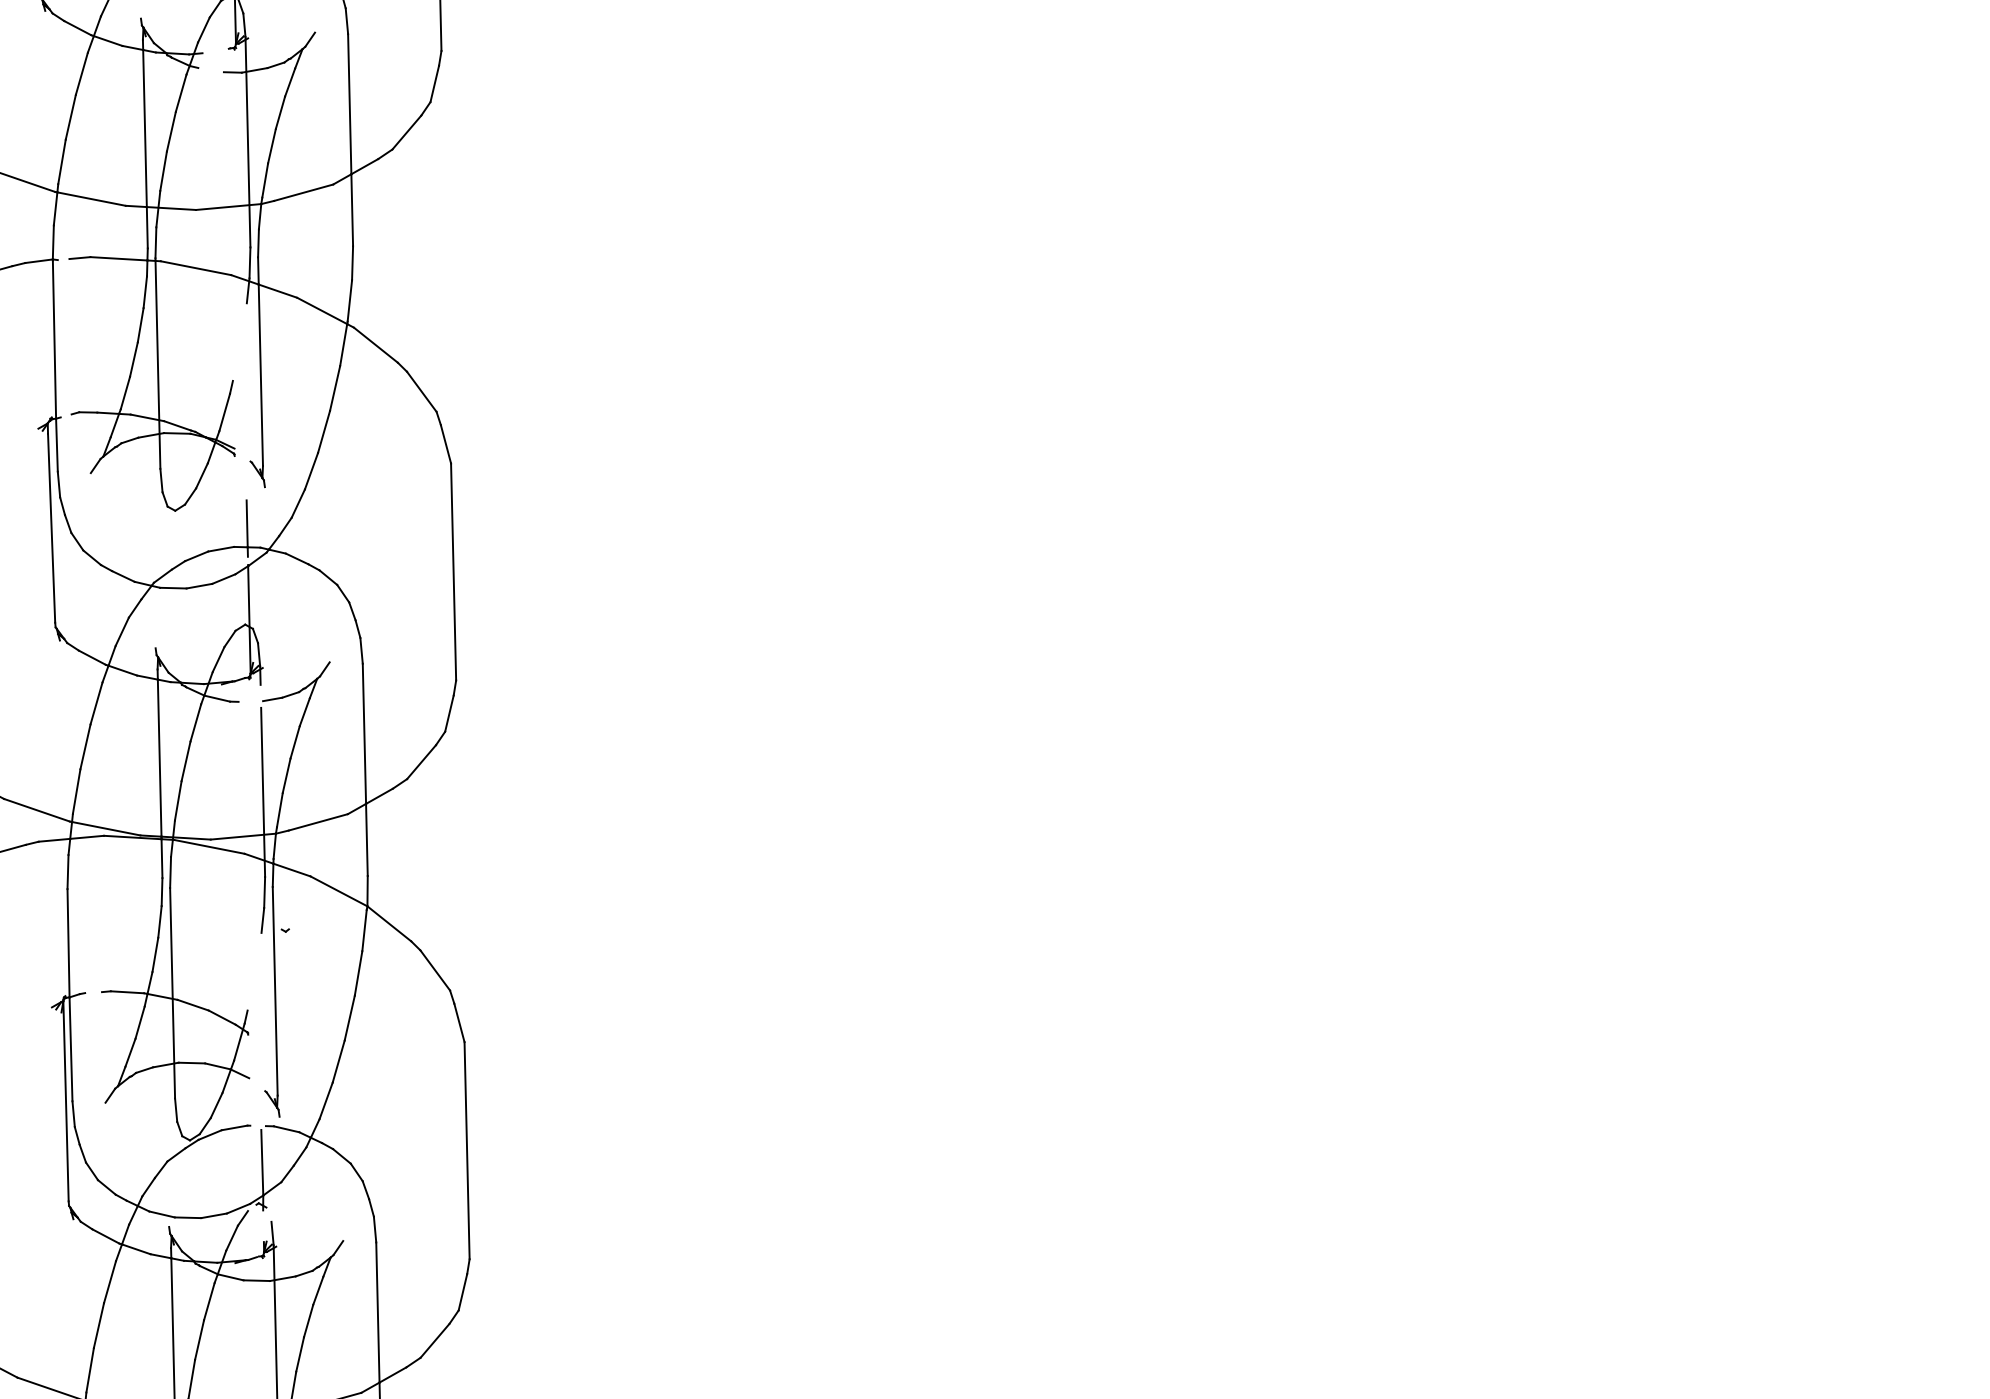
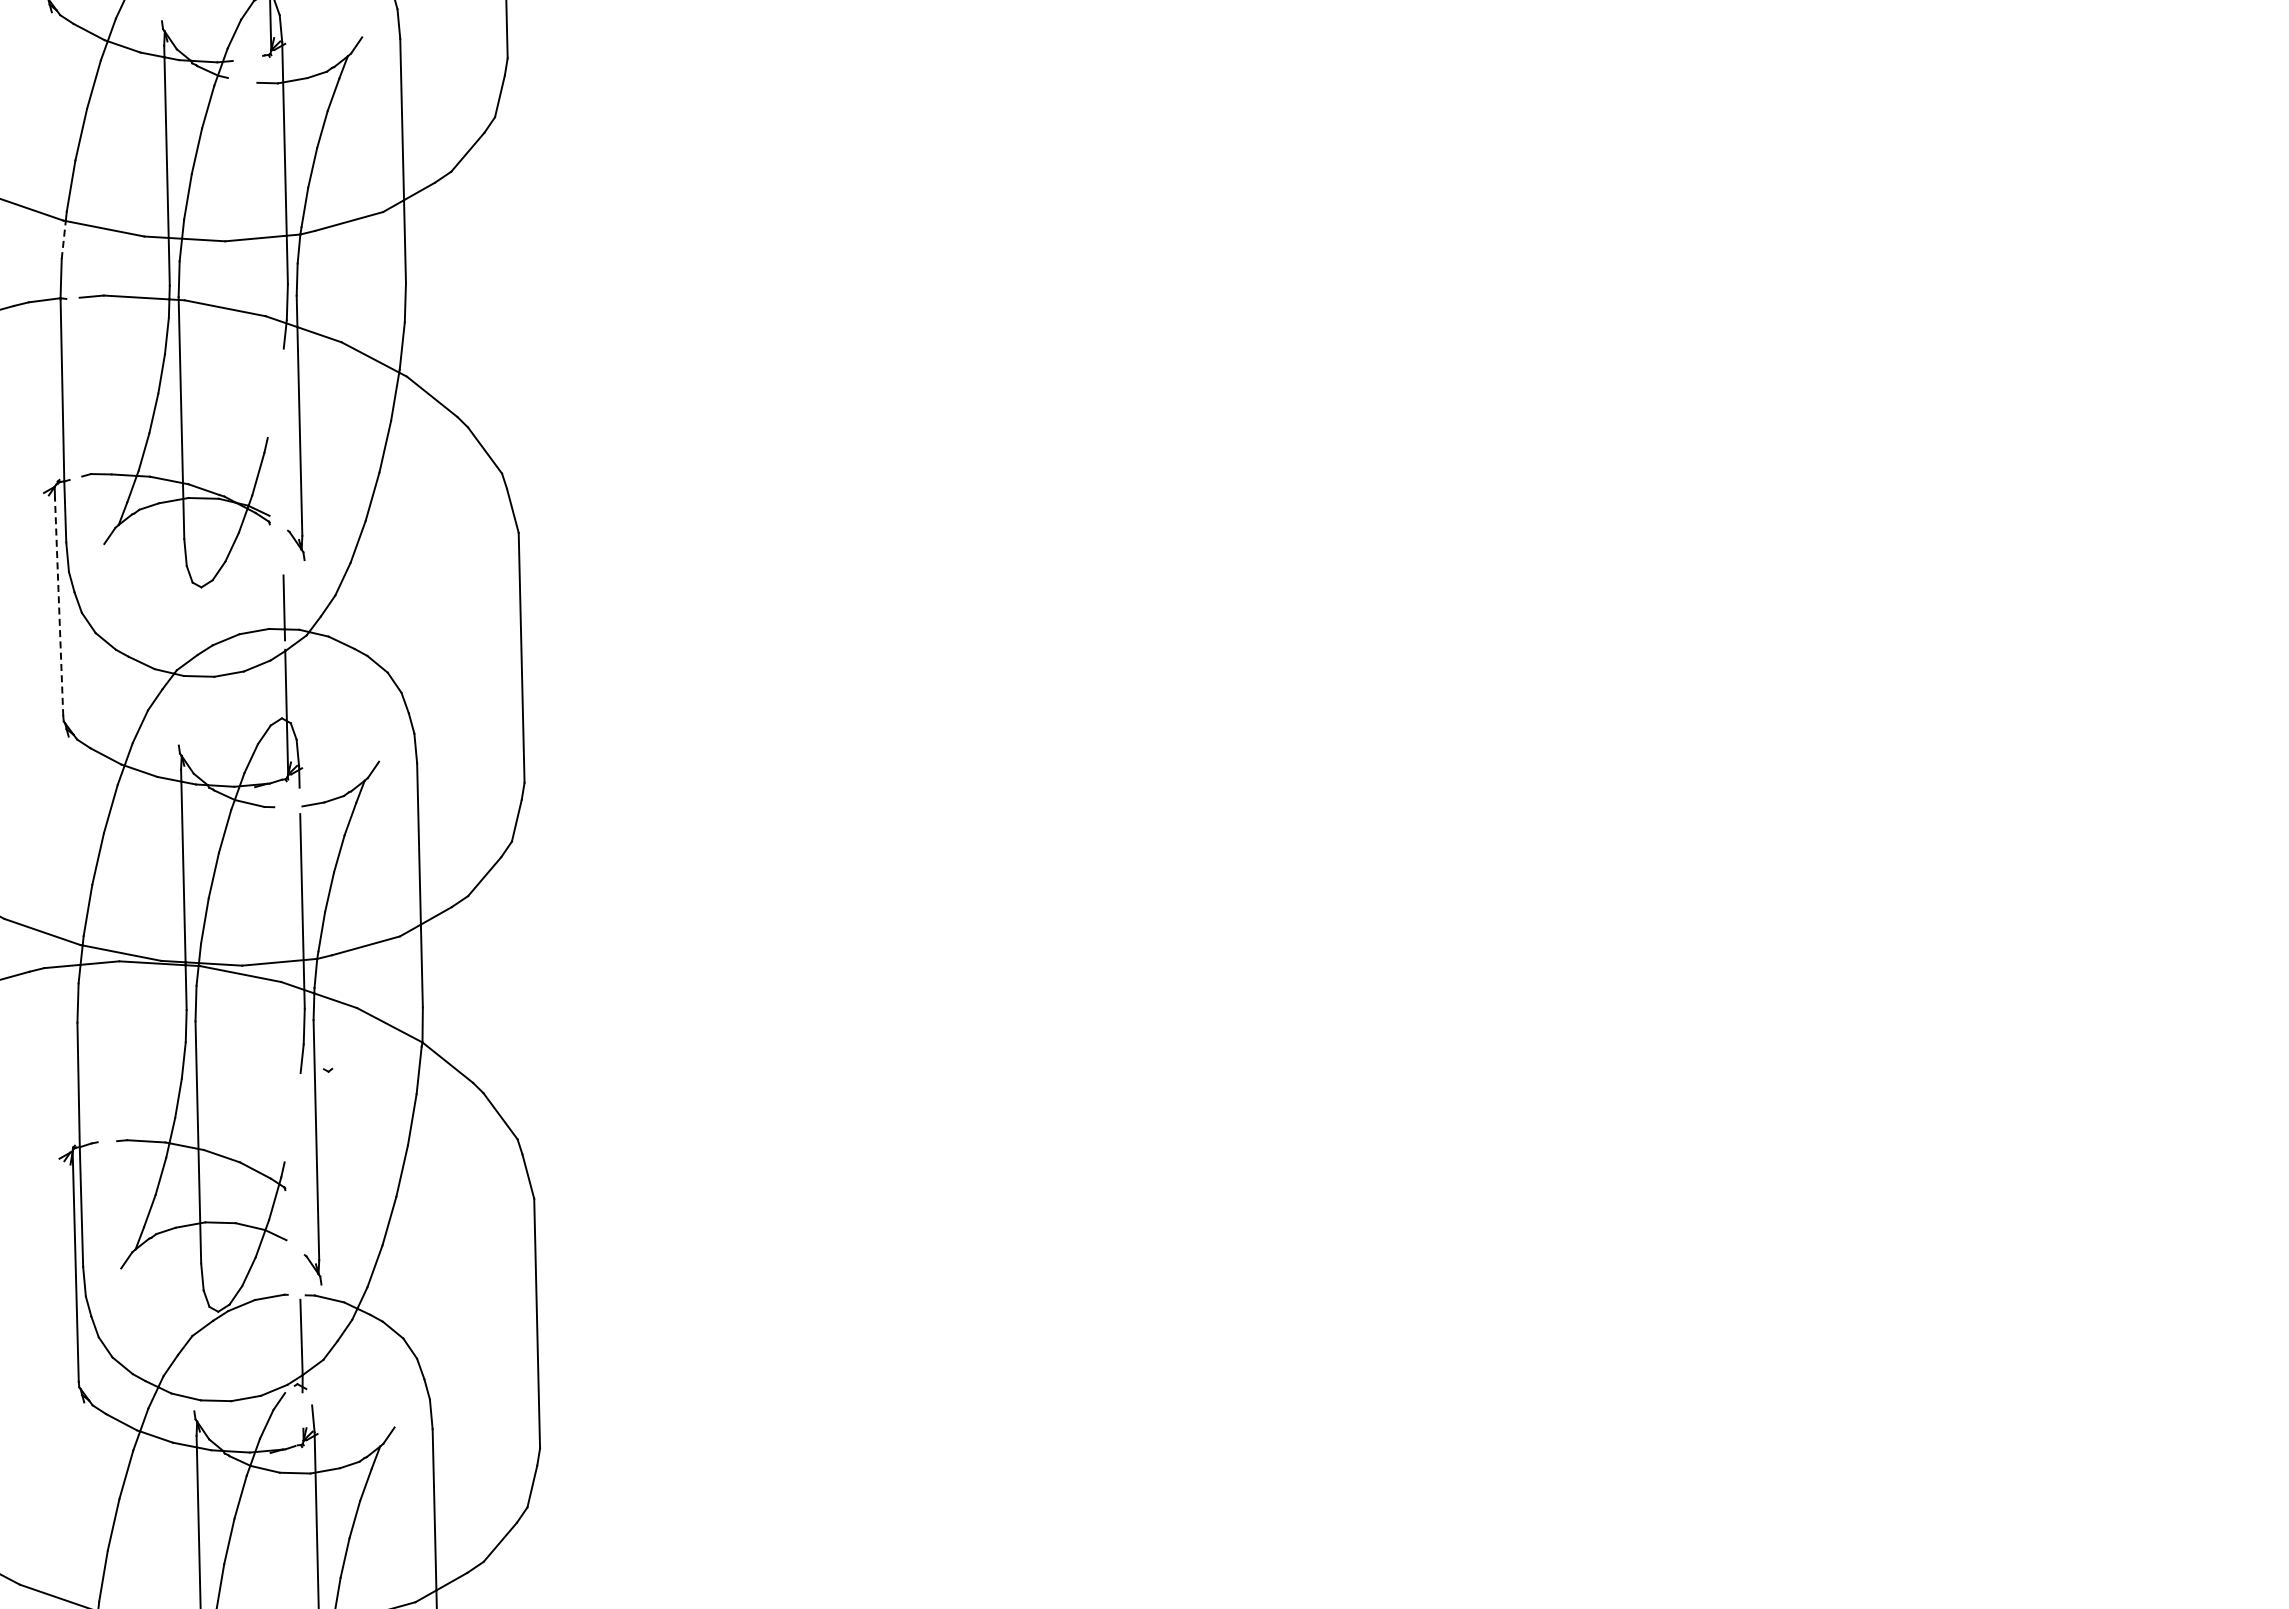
line: (55, 208) -> (63, 239), solid -> dashed
line: (51, 528) -> (59, 607), solid -> dashed

